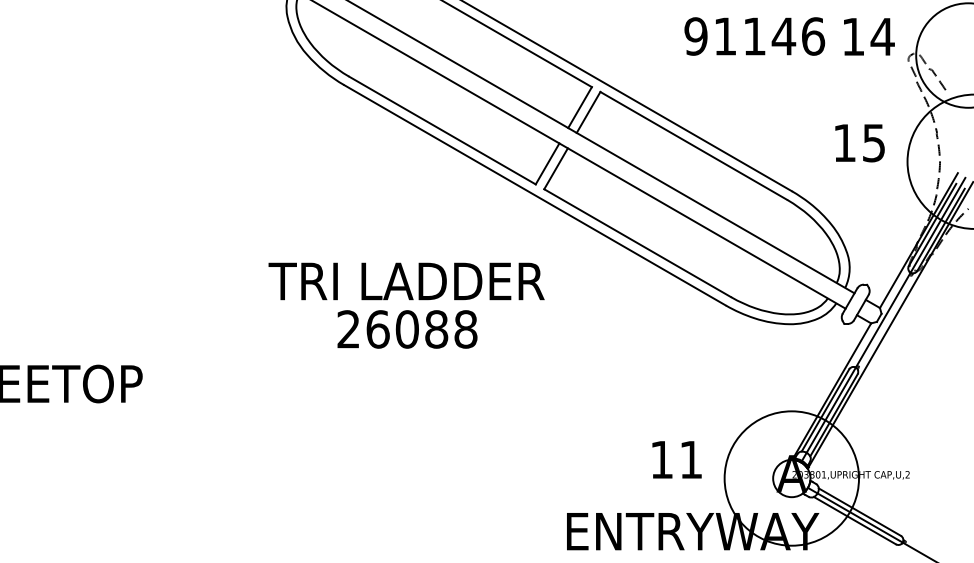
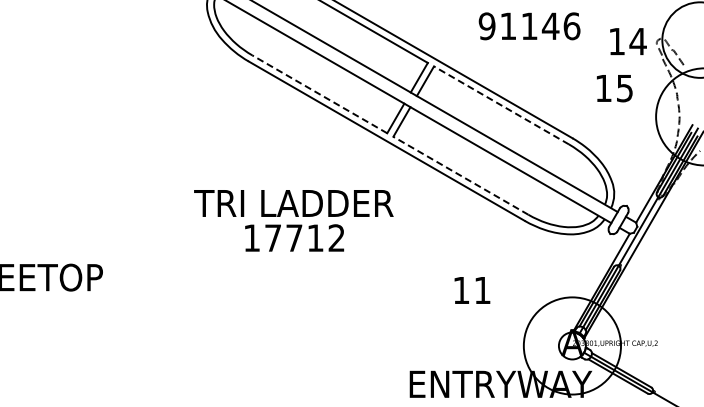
text: (754, 36) -> (529, 26), moved
text: (869, 36) -> (628, 41), moved
line: (442, 130) -> (319, 94), solid -> dashed
text: (859, 143) -> (614, 88), moved
line: (693, 145) -> (501, 105), solid -> dashed
line: (637, 242) -> (460, 175), solid -> dashed
text: (407, 329) -> (294, 238), 26088 -> 17712
text: (677, 459) -> (472, 290), moved

